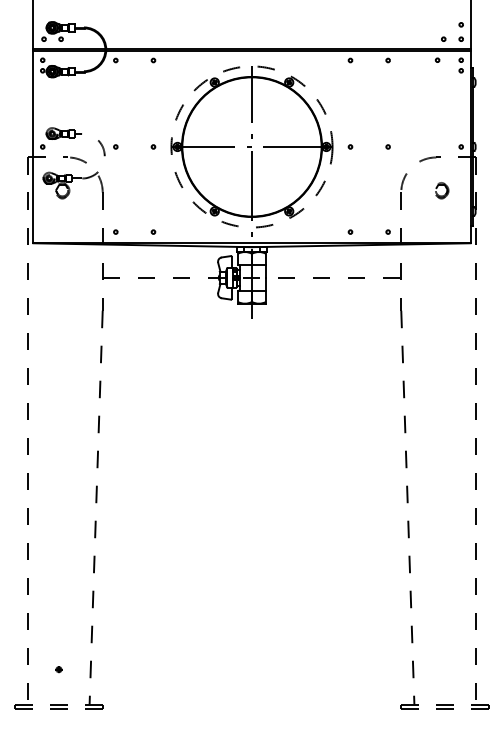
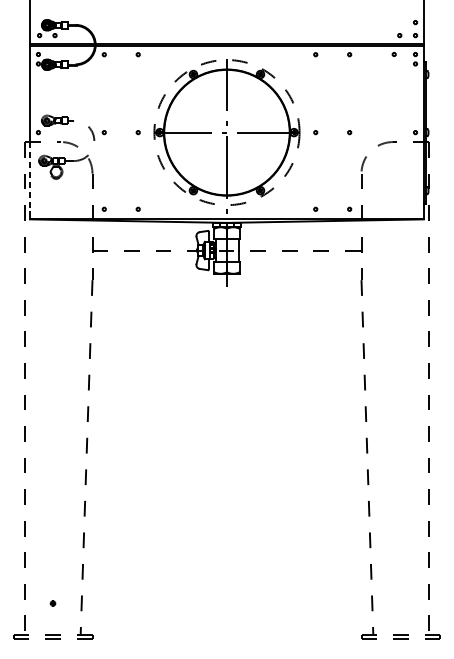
part: (442, 190) -> (398, 171), removed
line: (33, 200) -> (30, 180), solid -> dashed

